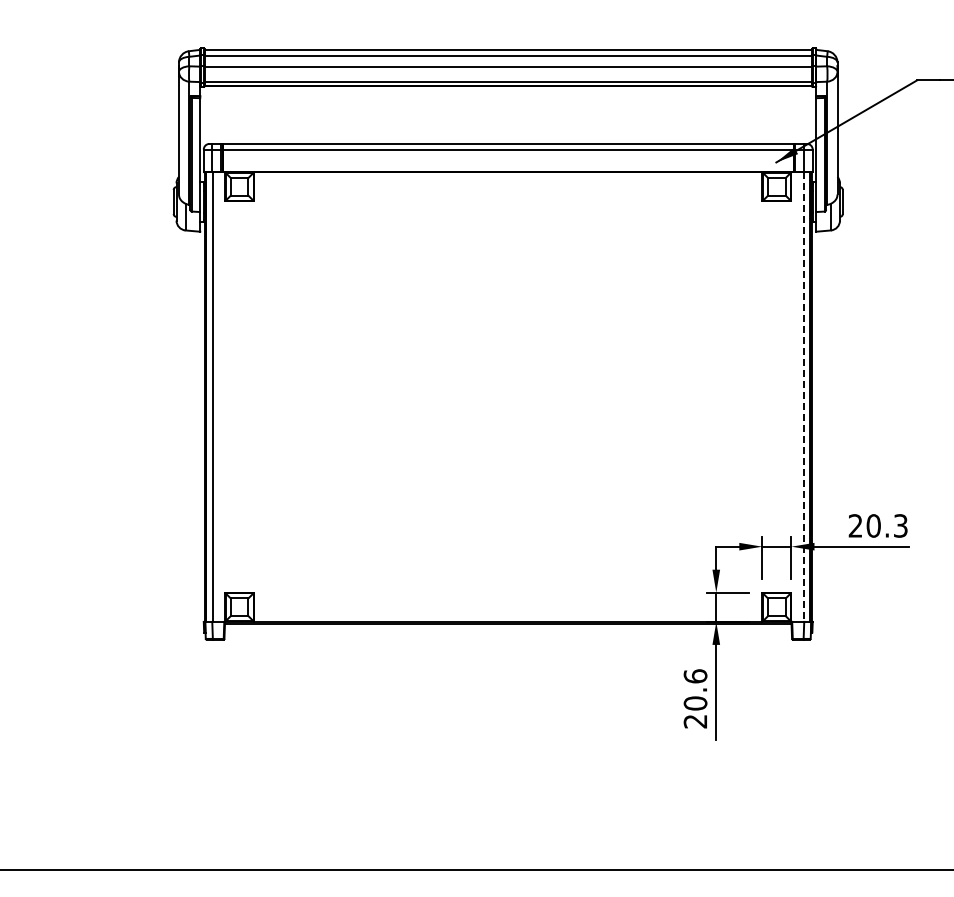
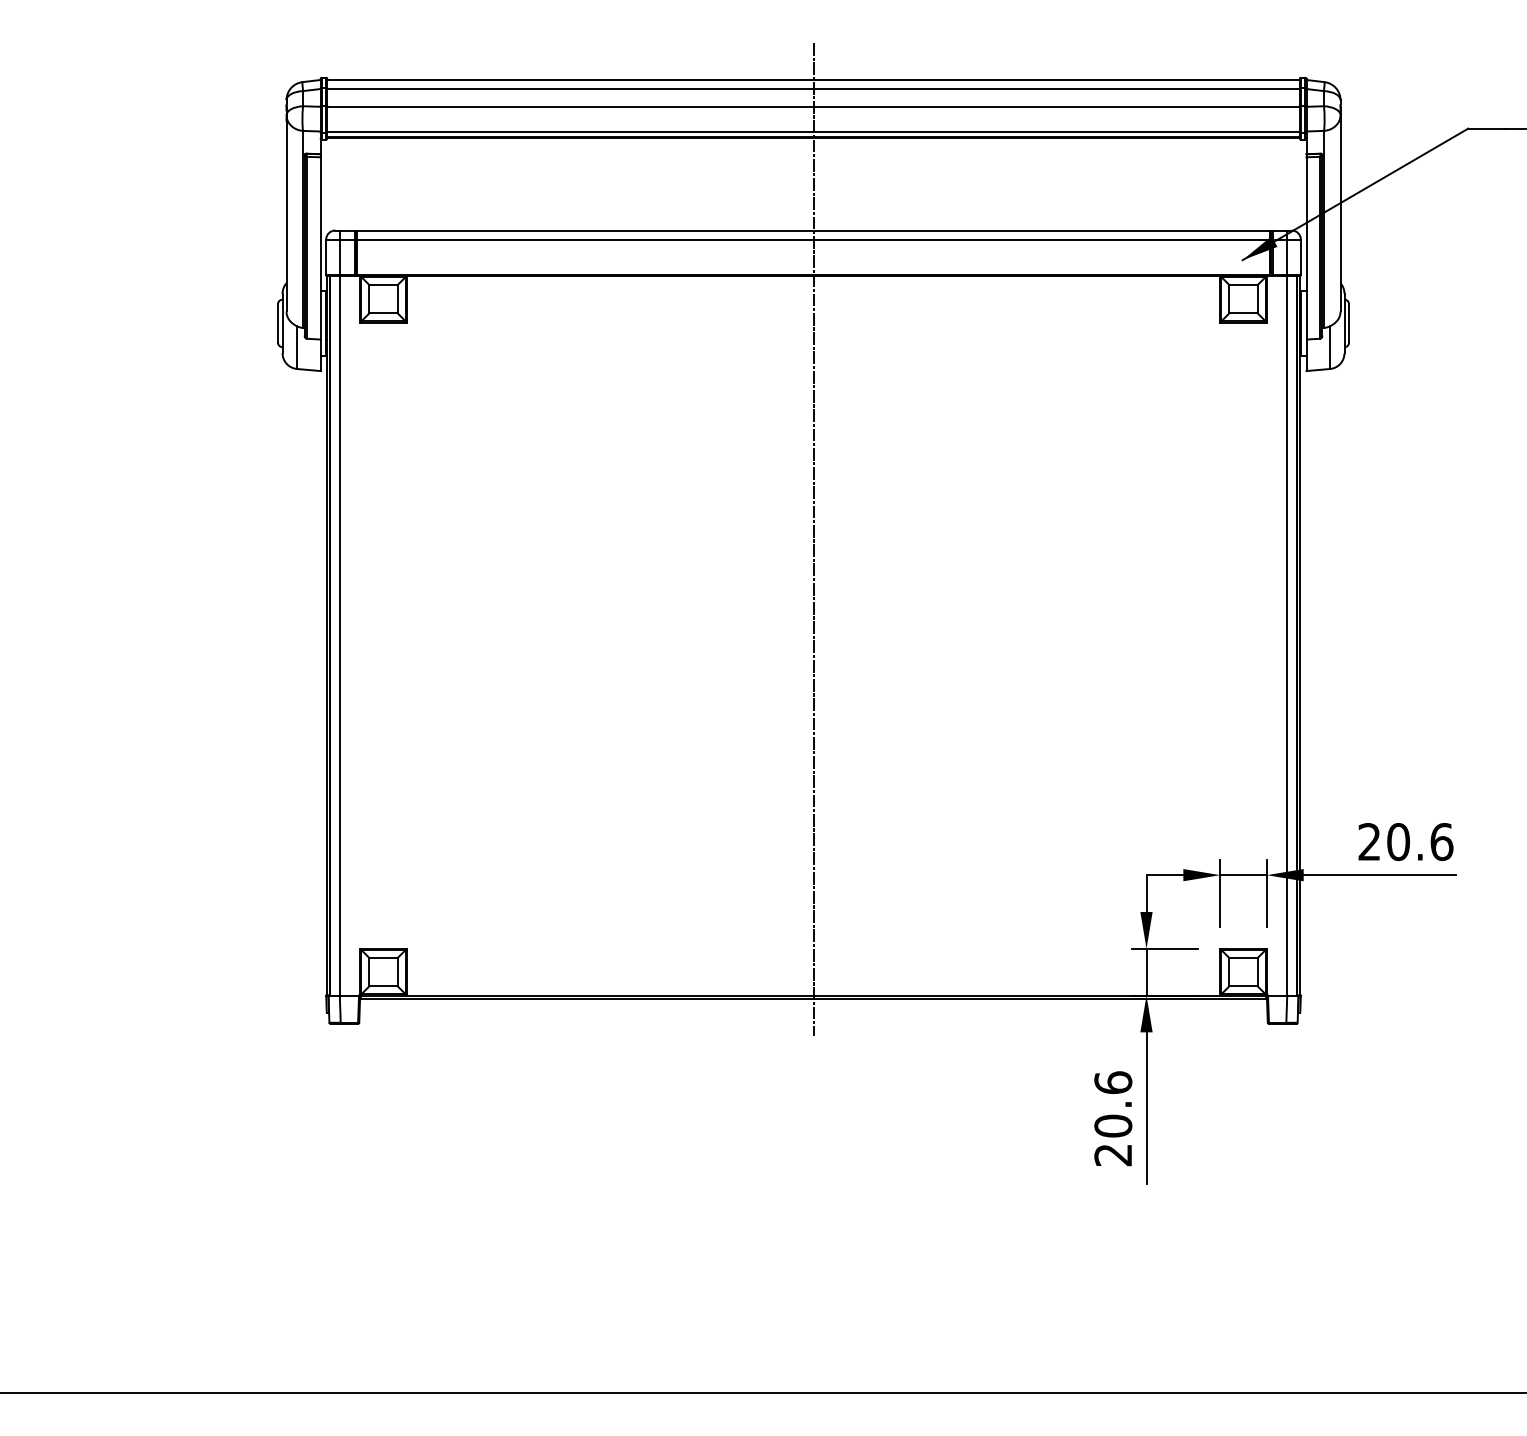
line: (508, 336) -> (813, 538), added
line: (803, 397) -> (1286, 636), dashed -> solid
text: (900, 525) -> (1441, 841), 20.3 -> 20.6

